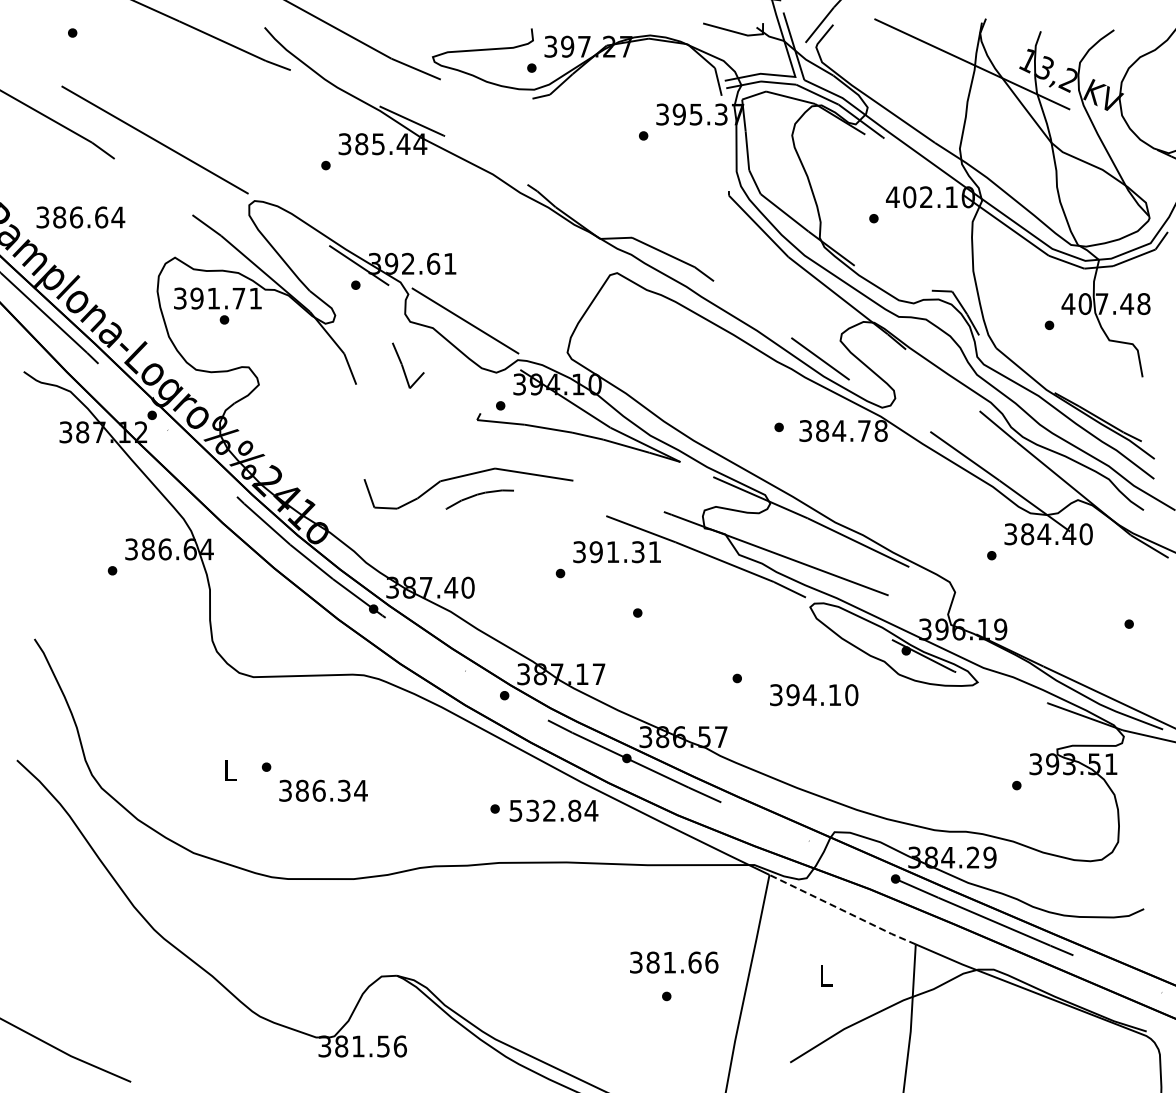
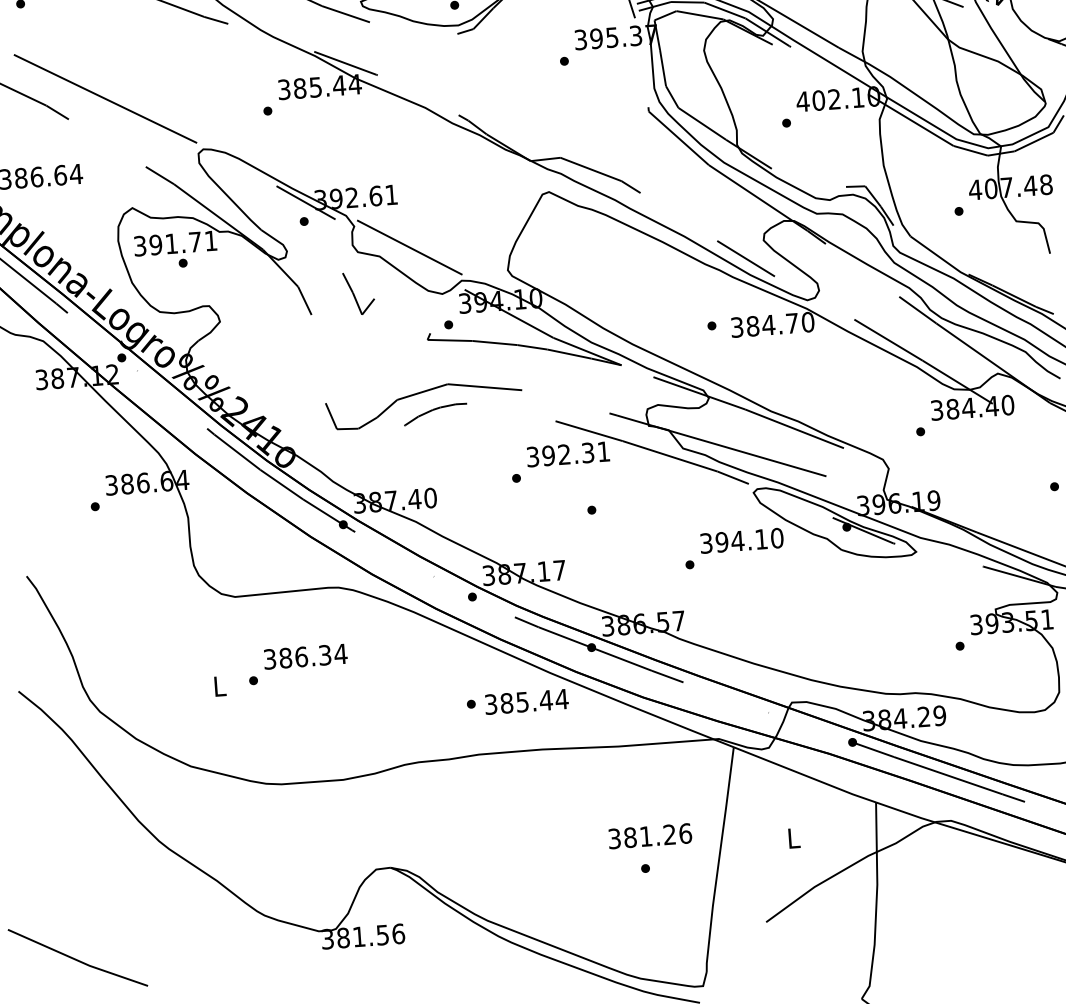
text: (880, 430) -> (807, 321), 384.78 -> 384.70
text: (612, 551) -> (563, 454), 391.31 -> 392.31
text: (814, 695) -> (742, 541), moved
text: (323, 790) -> (305, 656), moved
text: (545, 810) -> (518, 702), 532.84 -> 385.44
line: (843, 910) -> (805, 775), dashed -> solid
text: (694, 962) -> (669, 834), 381.66 -> 381.26

